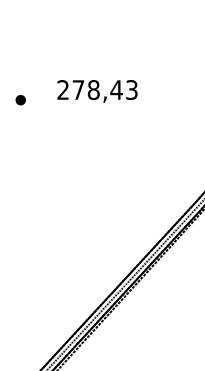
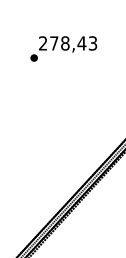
part: (20, 100) -> (33, 58), moved

